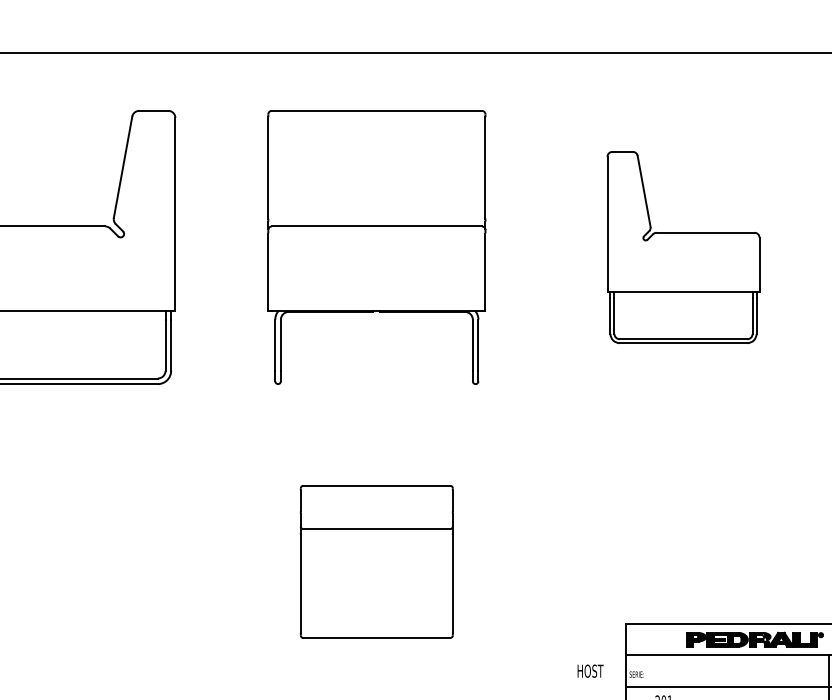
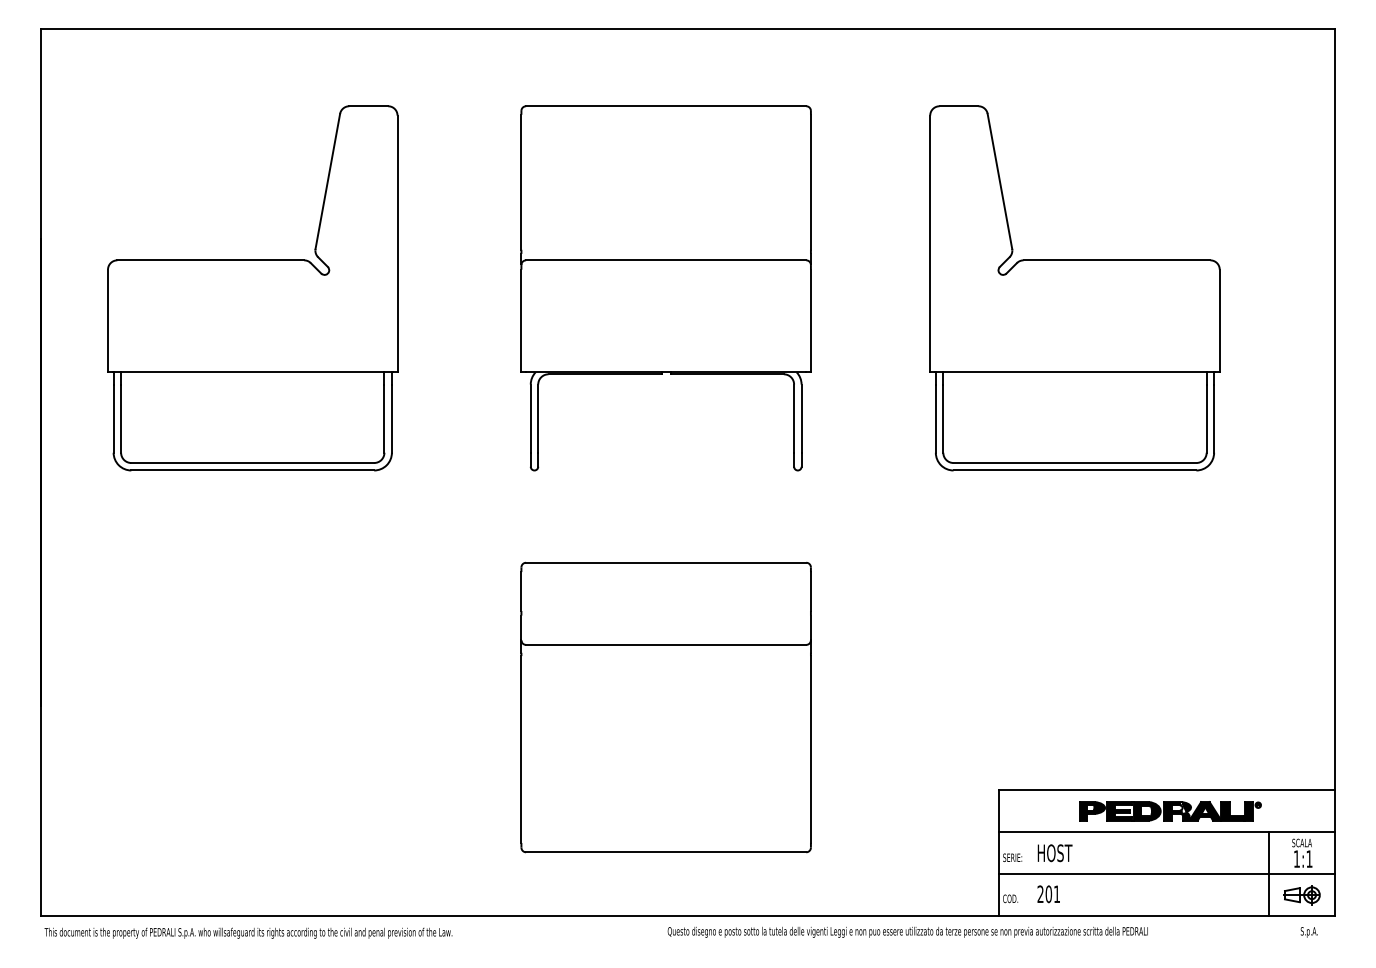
part: (683, 247) -> (1074, 288), size x1.43
part: (376, 561) -> (665, 707), size x1.43
text: (590, 671) -> (1054, 853), moved

